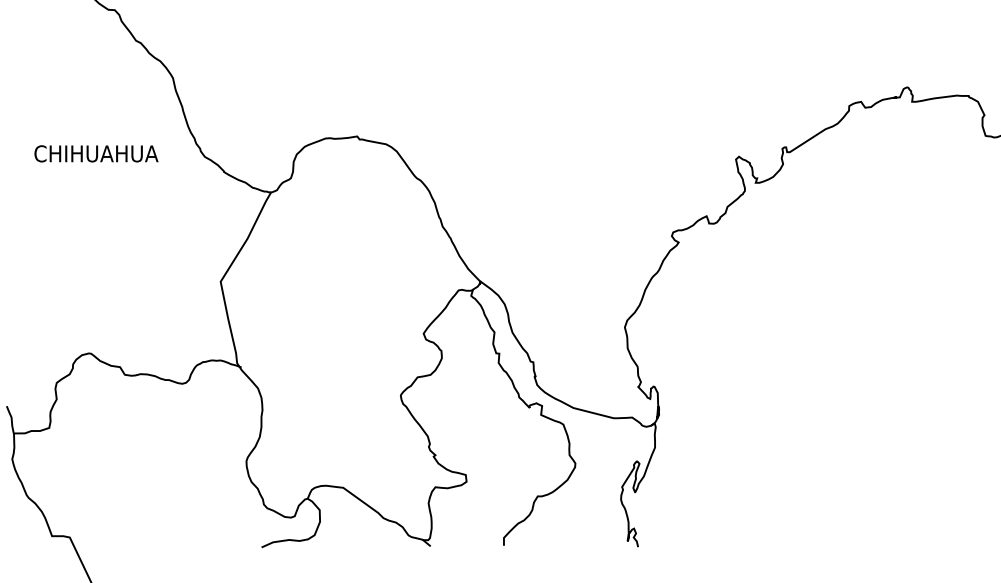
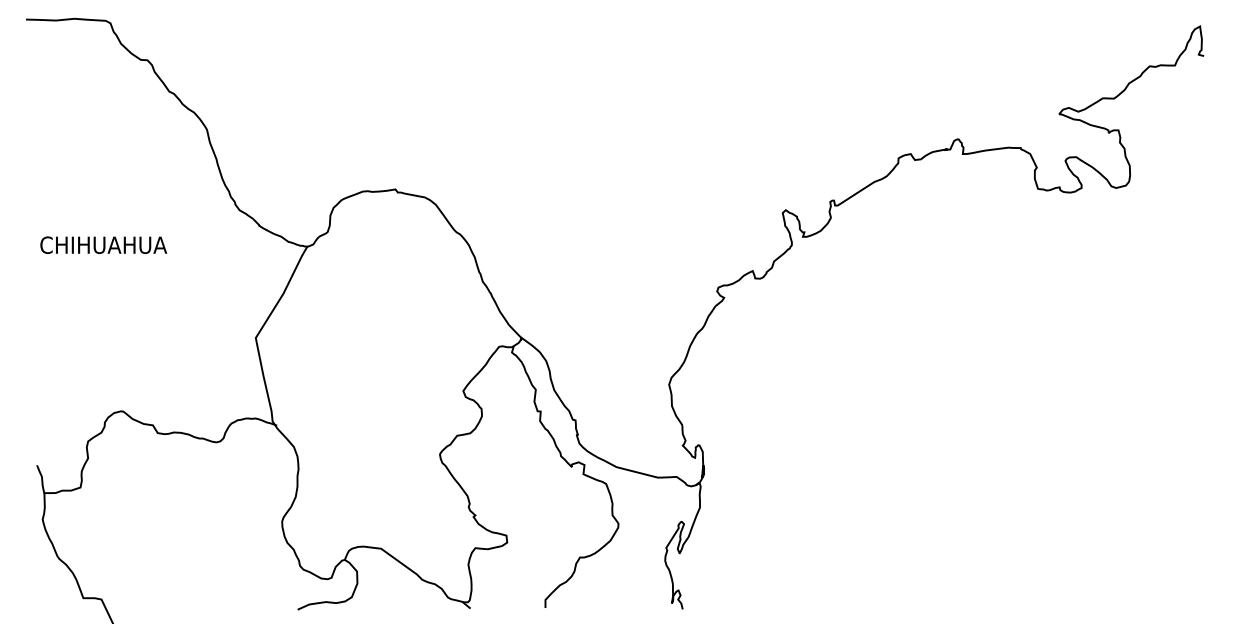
text: (96, 153) -> (103, 244), moved

